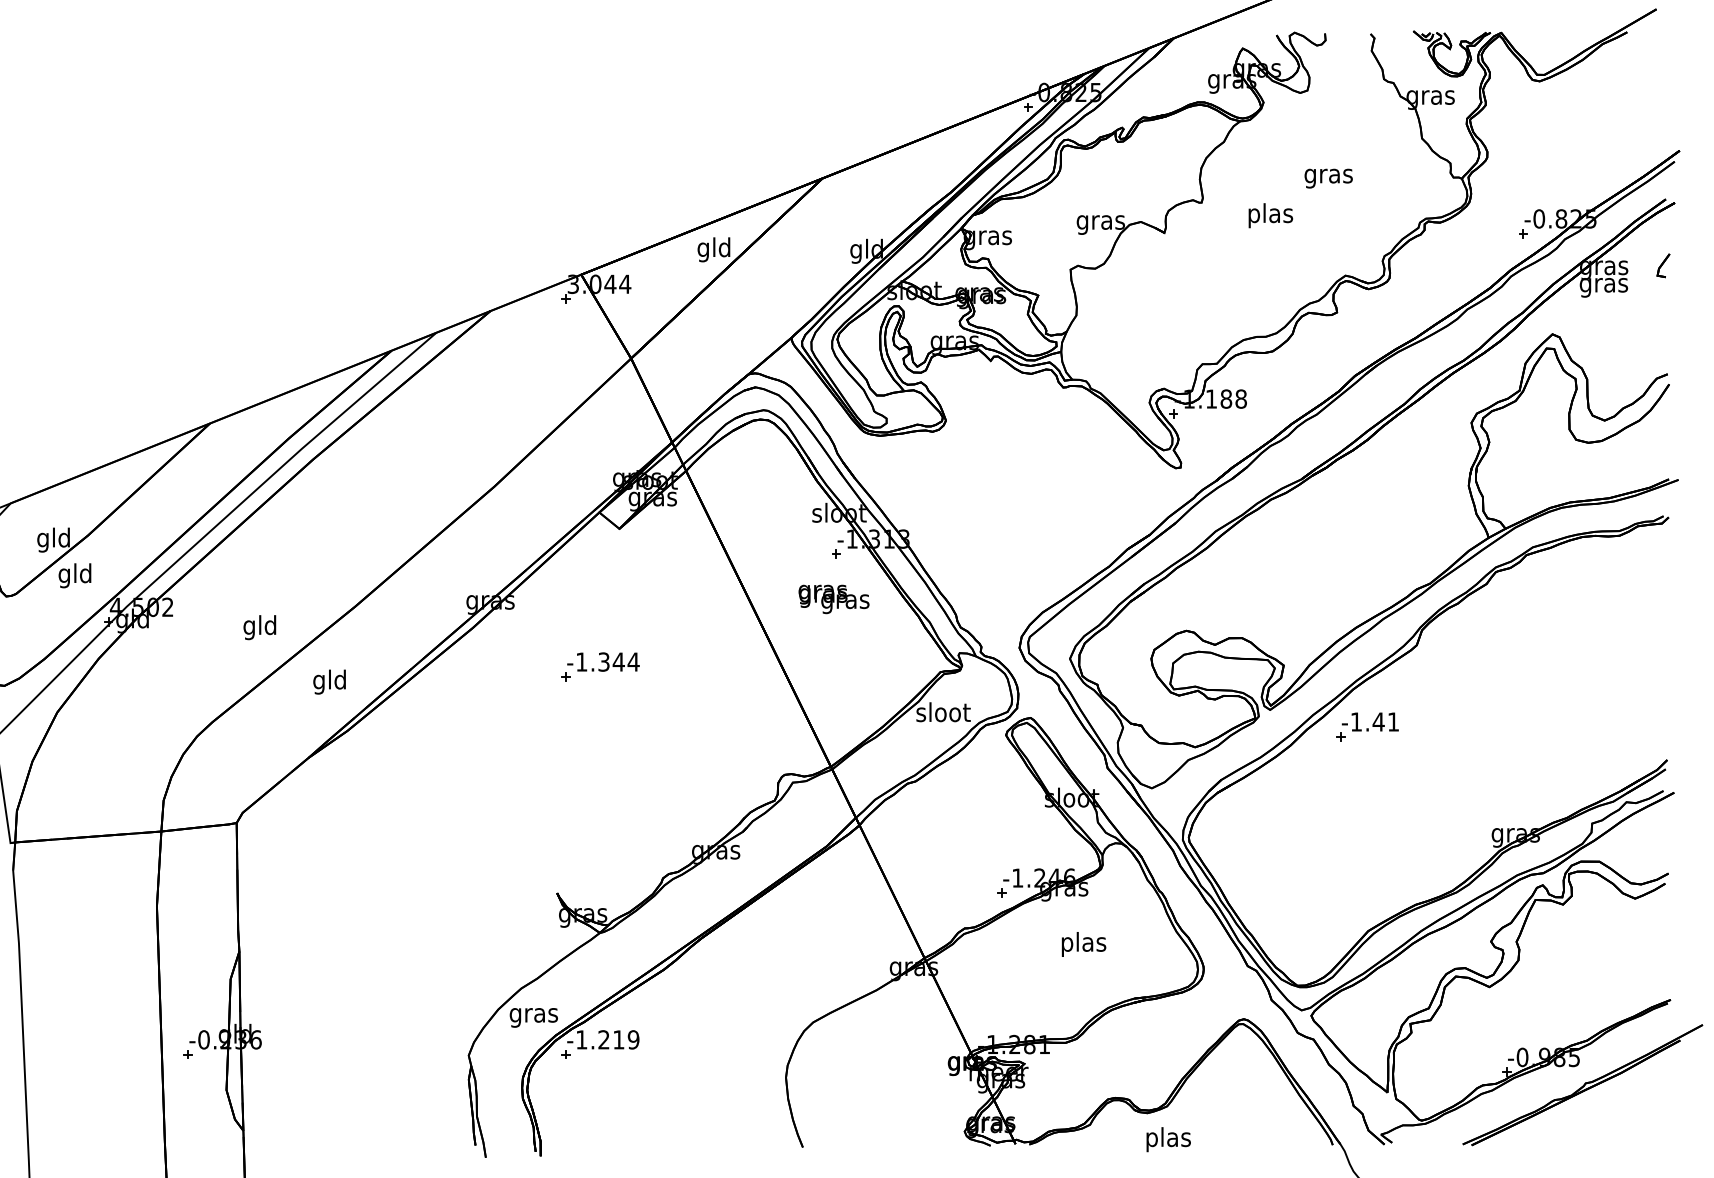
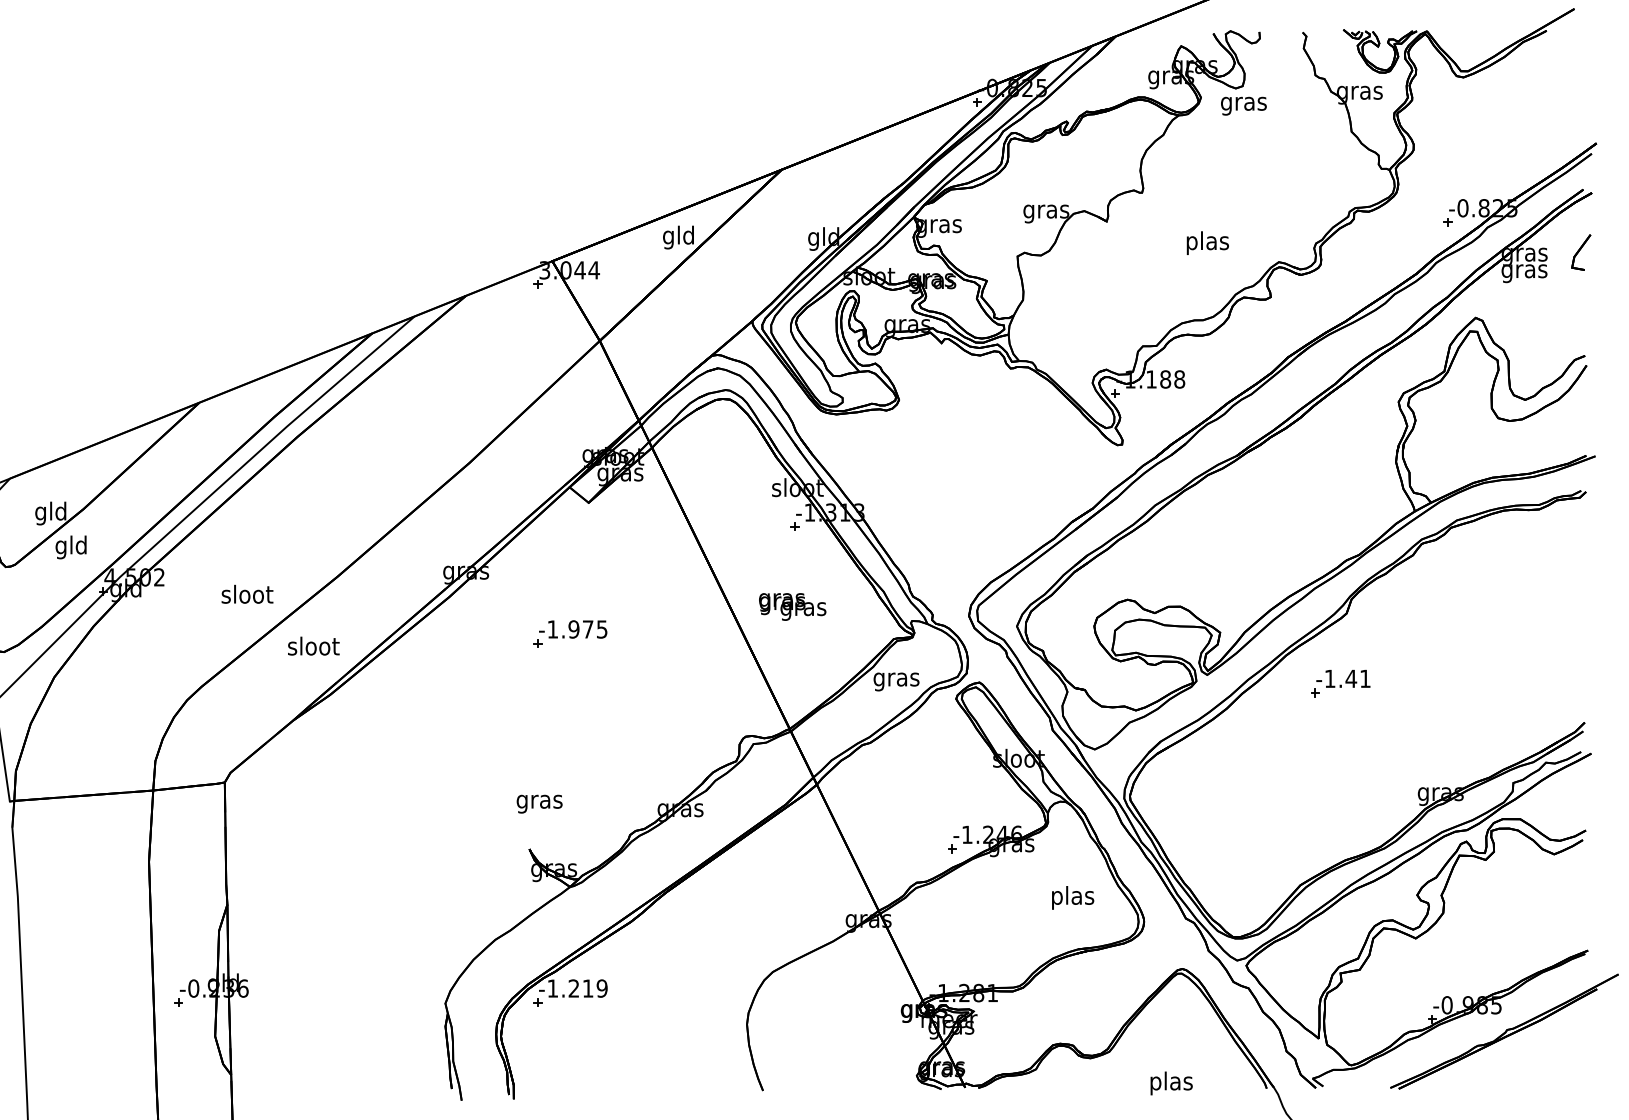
text: (1328, 178) -> (1243, 106), moved
text: (1270, 215) -> (1207, 242), moved
part: (1663, 265) -> (1581, 252), size x1.6
text: (833, 599) -> (792, 607), moved
text: (260, 627) -> (247, 596), gld -> sloot
text: (618, 661) -> (587, 628), -1.344 -> -1.975
text: (330, 681) -> (314, 647), gld -> sloot
text: (943, 714) -> (896, 679), sloot -> gras
part: (1367, 726) -> (1340, 683), moved
text: (1083, 944) -> (1072, 897), moved
text: (533, 1017) -> (539, 803), moved
text: (1168, 1139) -> (1171, 1083), moved

